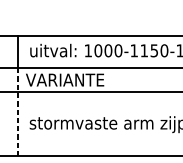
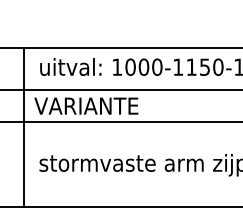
line: (18, 112) -> (24, 148), dashed -> solid

